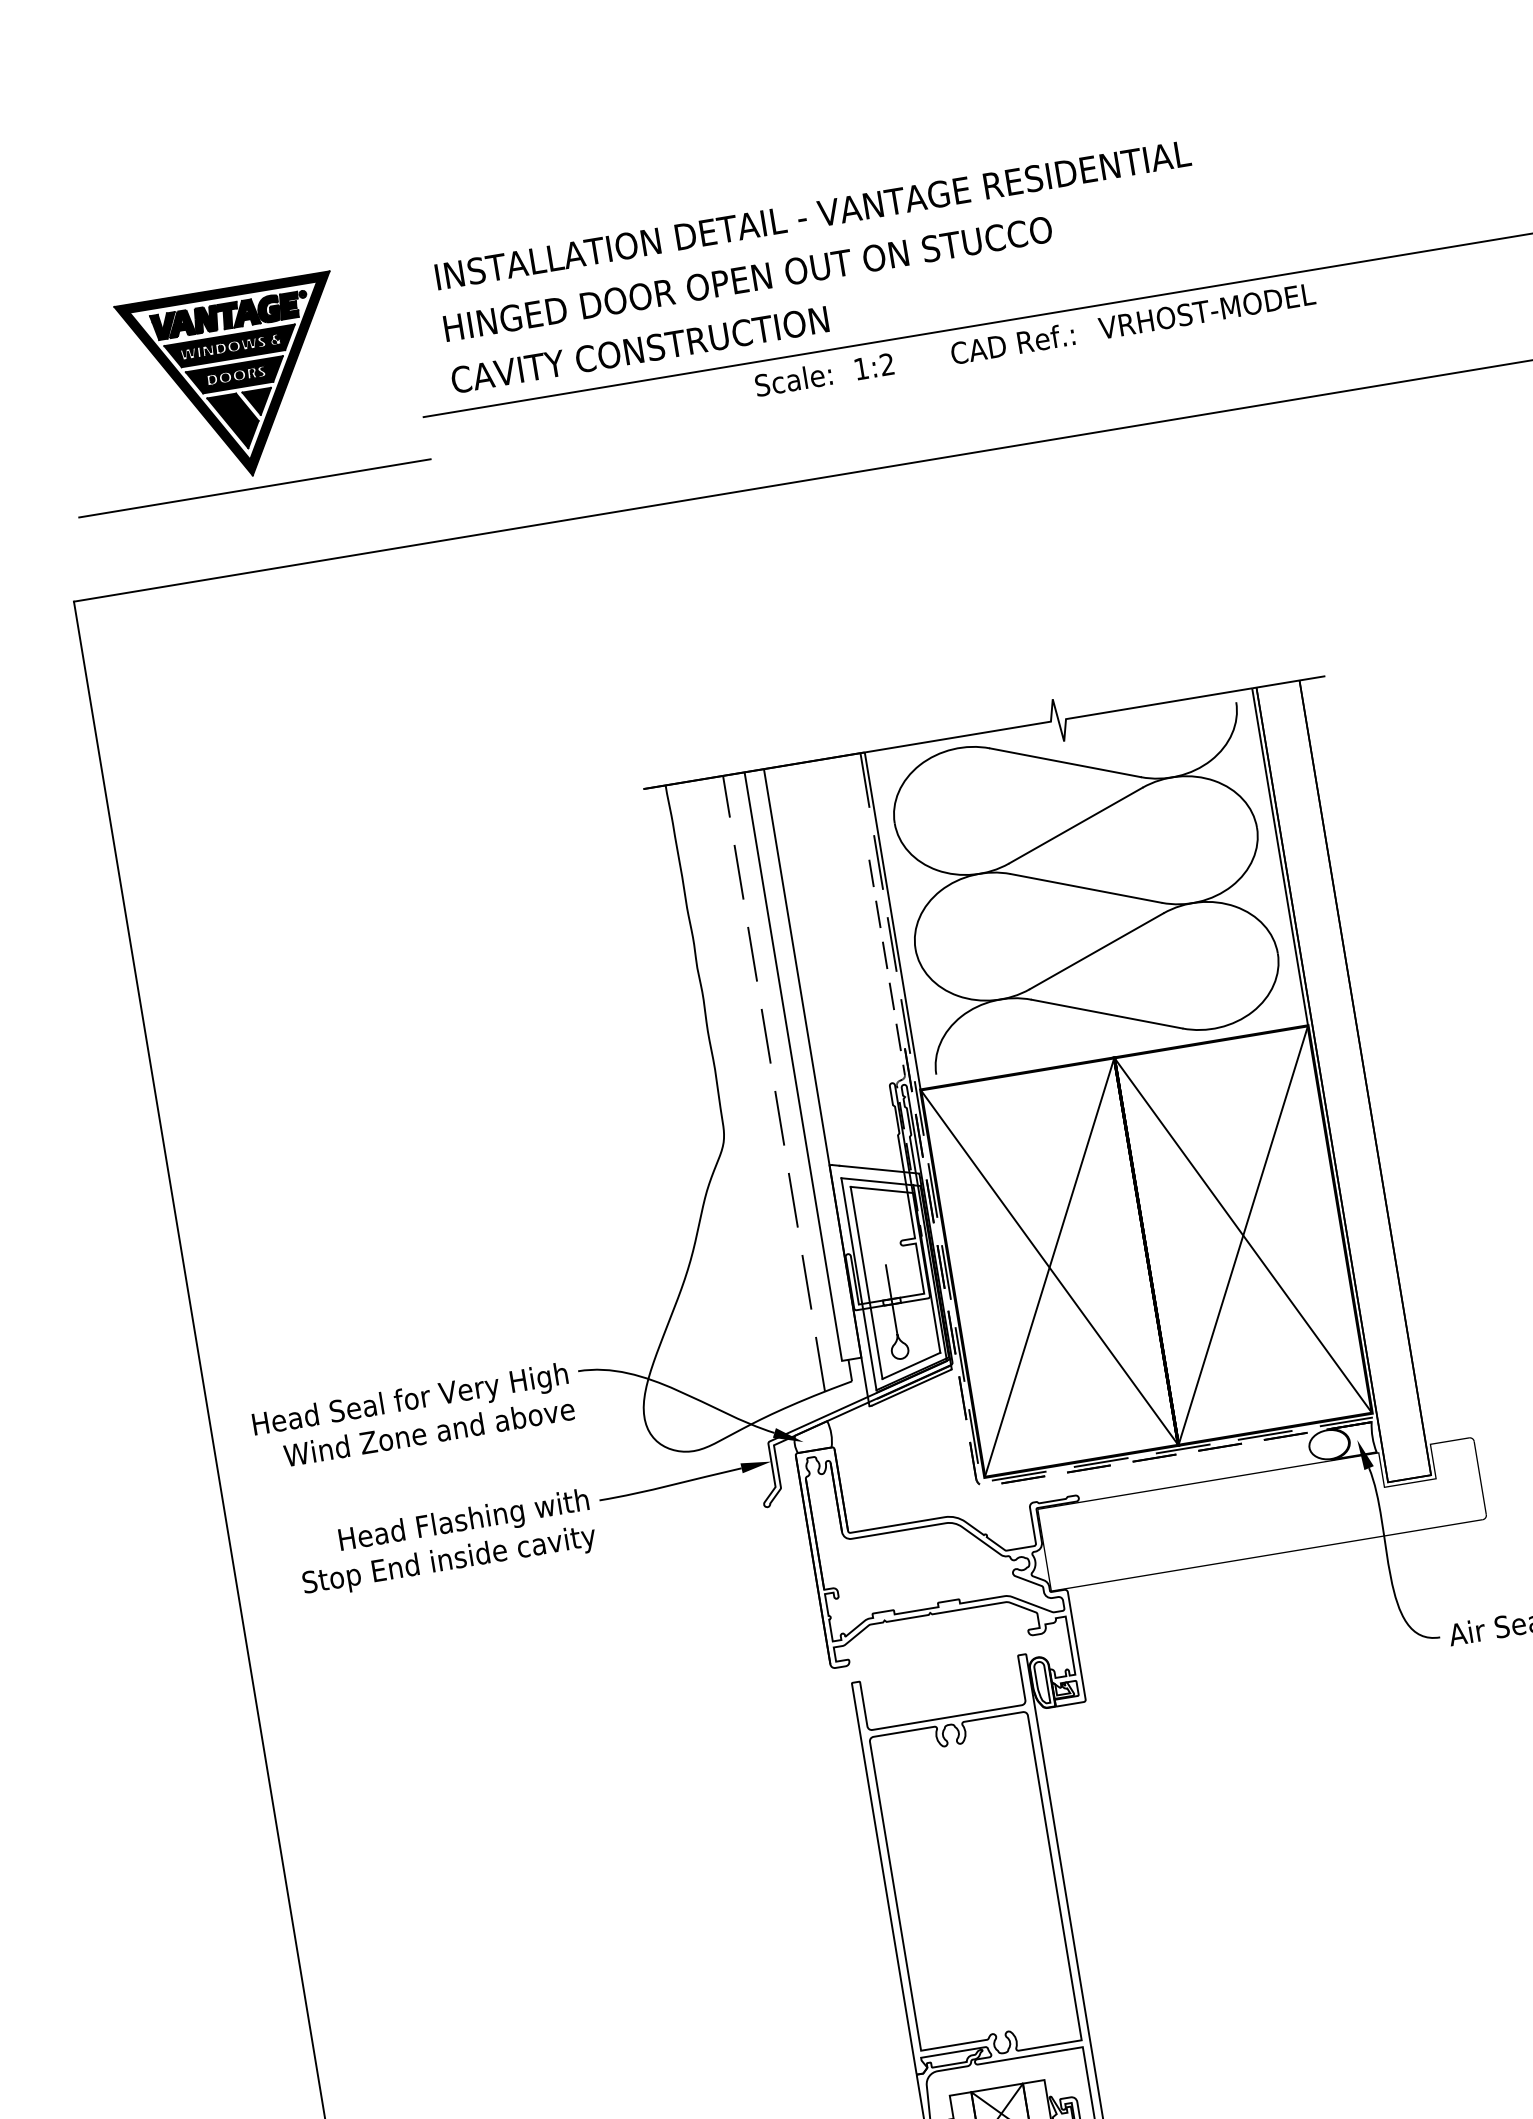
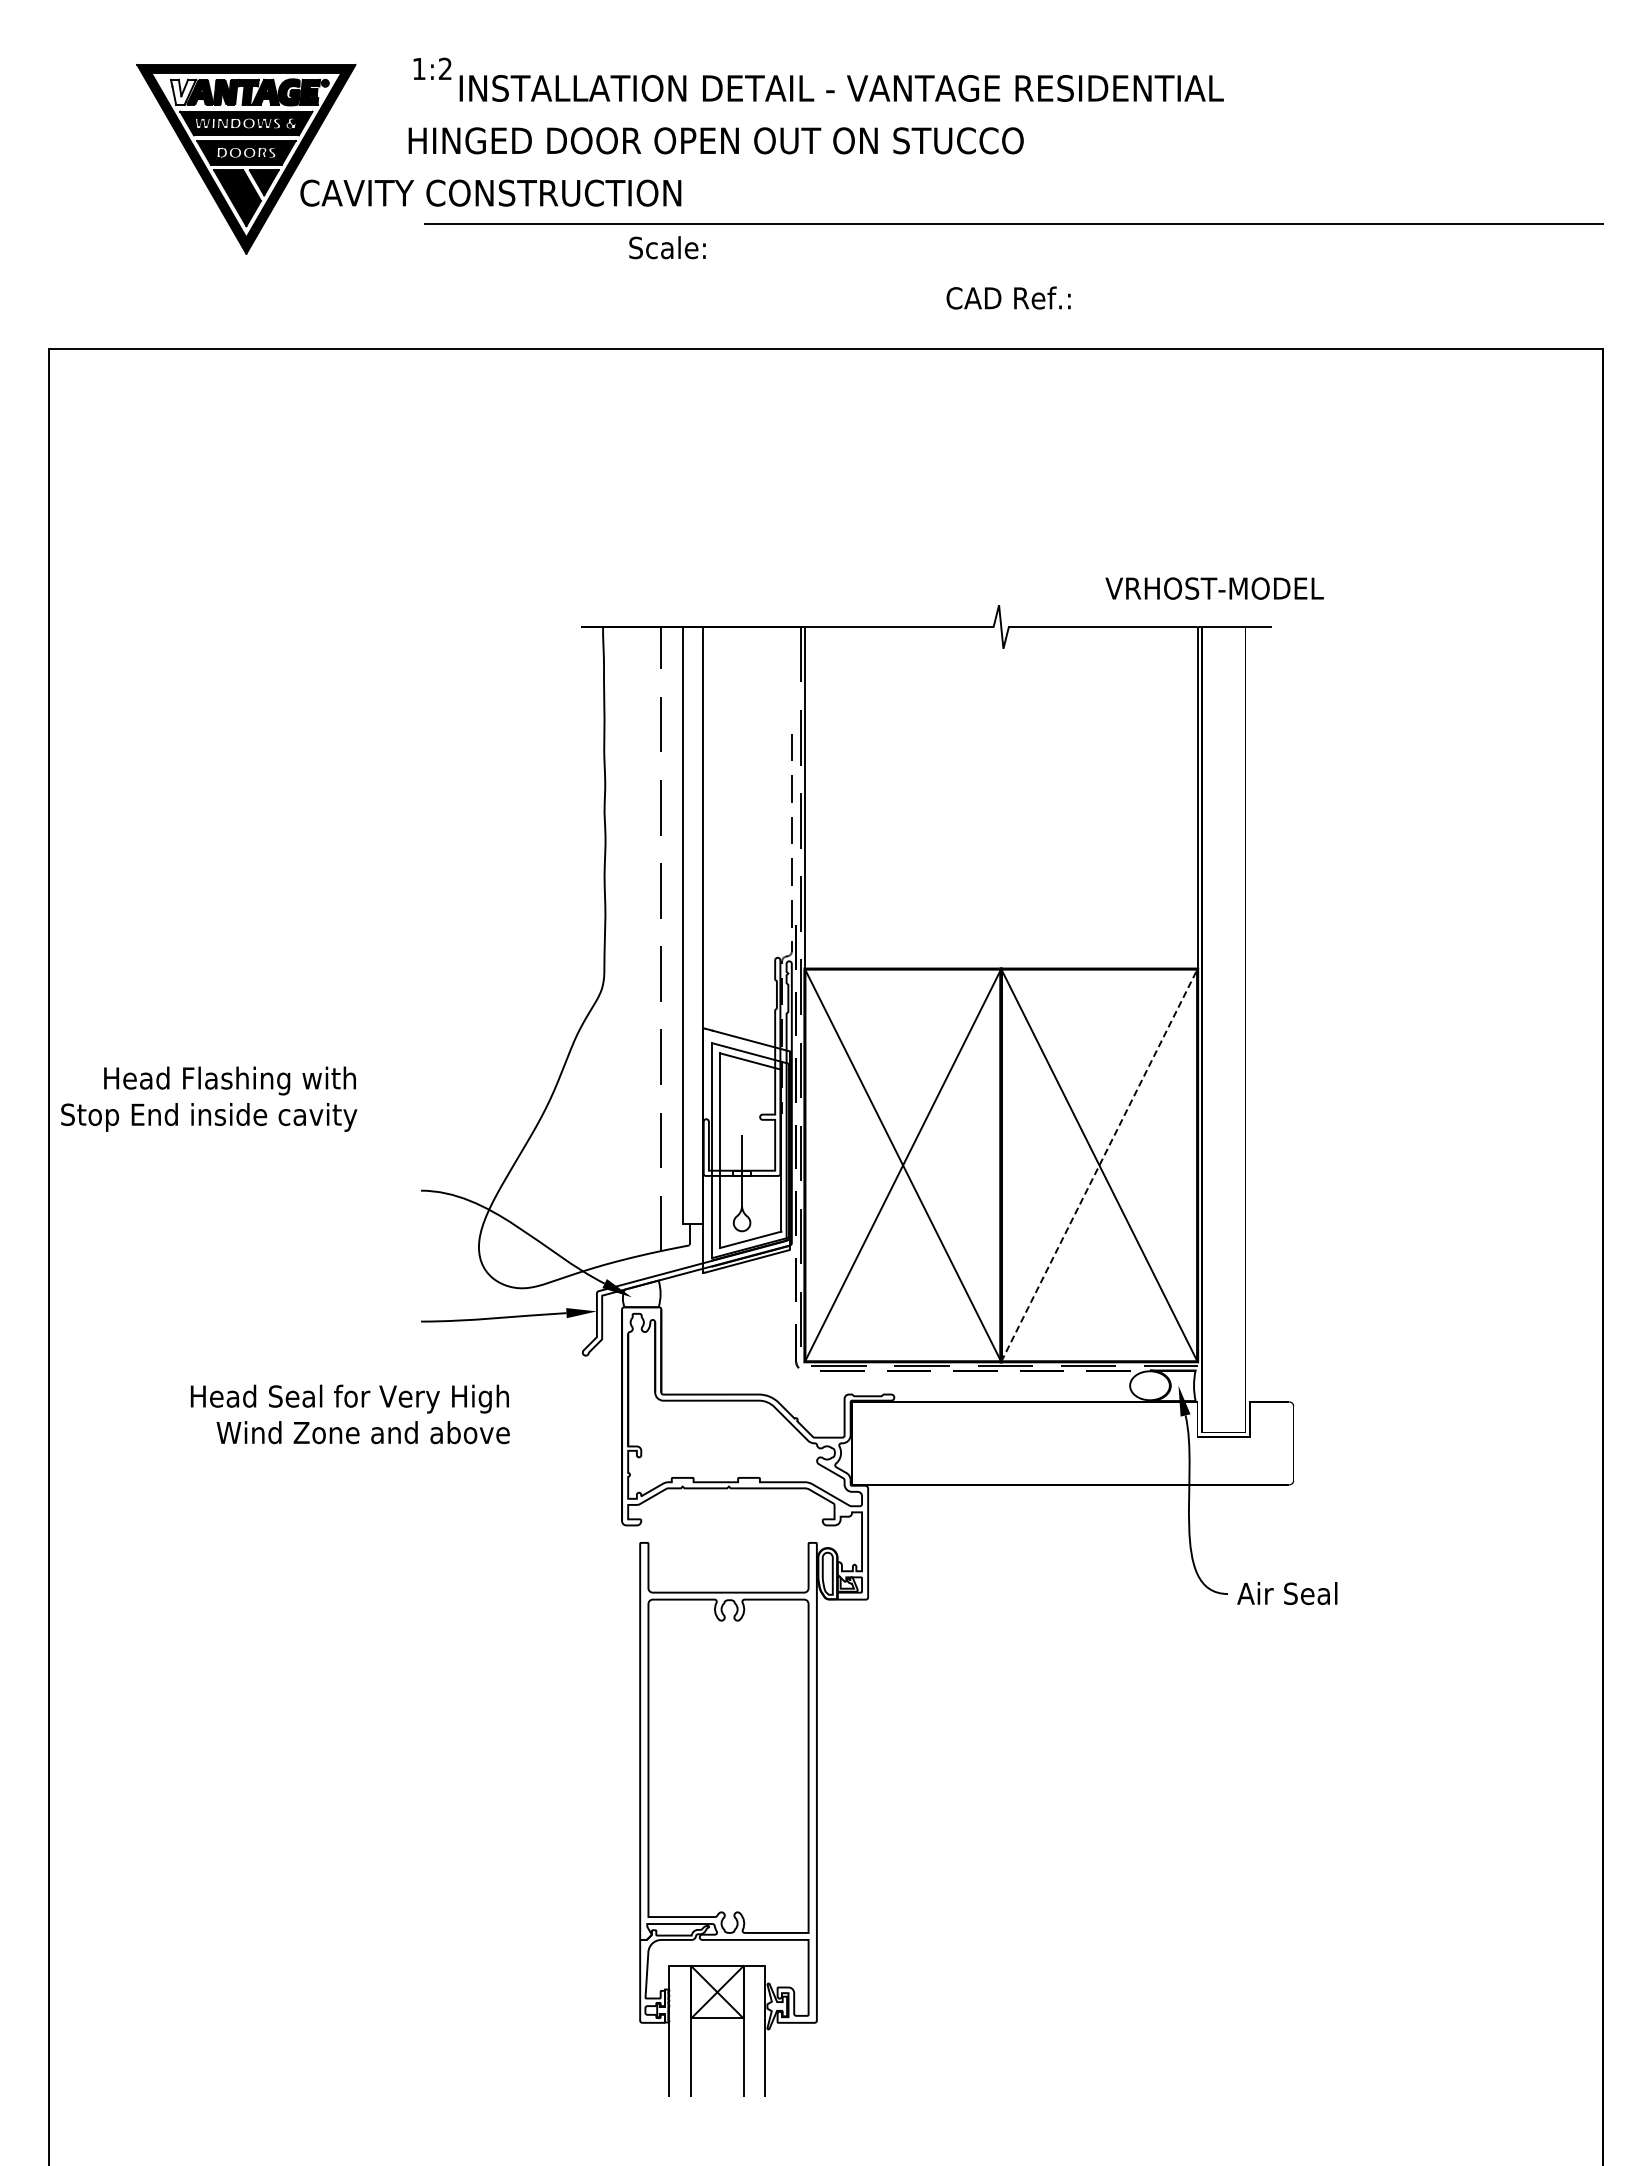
text: (747, 278) -> (715, 140), moved
text: (1206, 311) -> (1214, 588), moved
fill: (164, 325) -> (183, 91), removed
text: (1012, 343) -> (1008, 297), moved
text: (639, 349) -> (490, 192), moved
text: (874, 366) -> (432, 68), moved
text: (793, 379) -> (667, 247), moved
line: (254, 488) -> (246, 266), removed
part: (1086, 888) -> (1001, 797), removed
line: (1243, 1235) -> (1099, 1165), solid -> dashed
text: (412, 1416) -> (349, 1414), moved
text: (446, 1542) -> (209, 1098), moved

